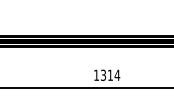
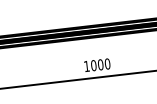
text: (110, 74) -> (100, 64), 1314 -> 1000

